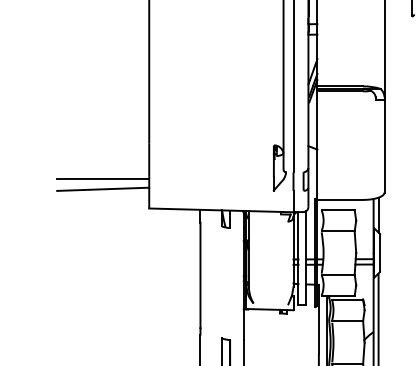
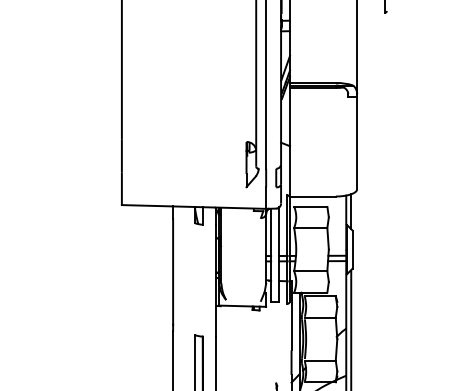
line: (102, 179) -> (75, 176), removed
line: (102, 188) -> (75, 185), removed

